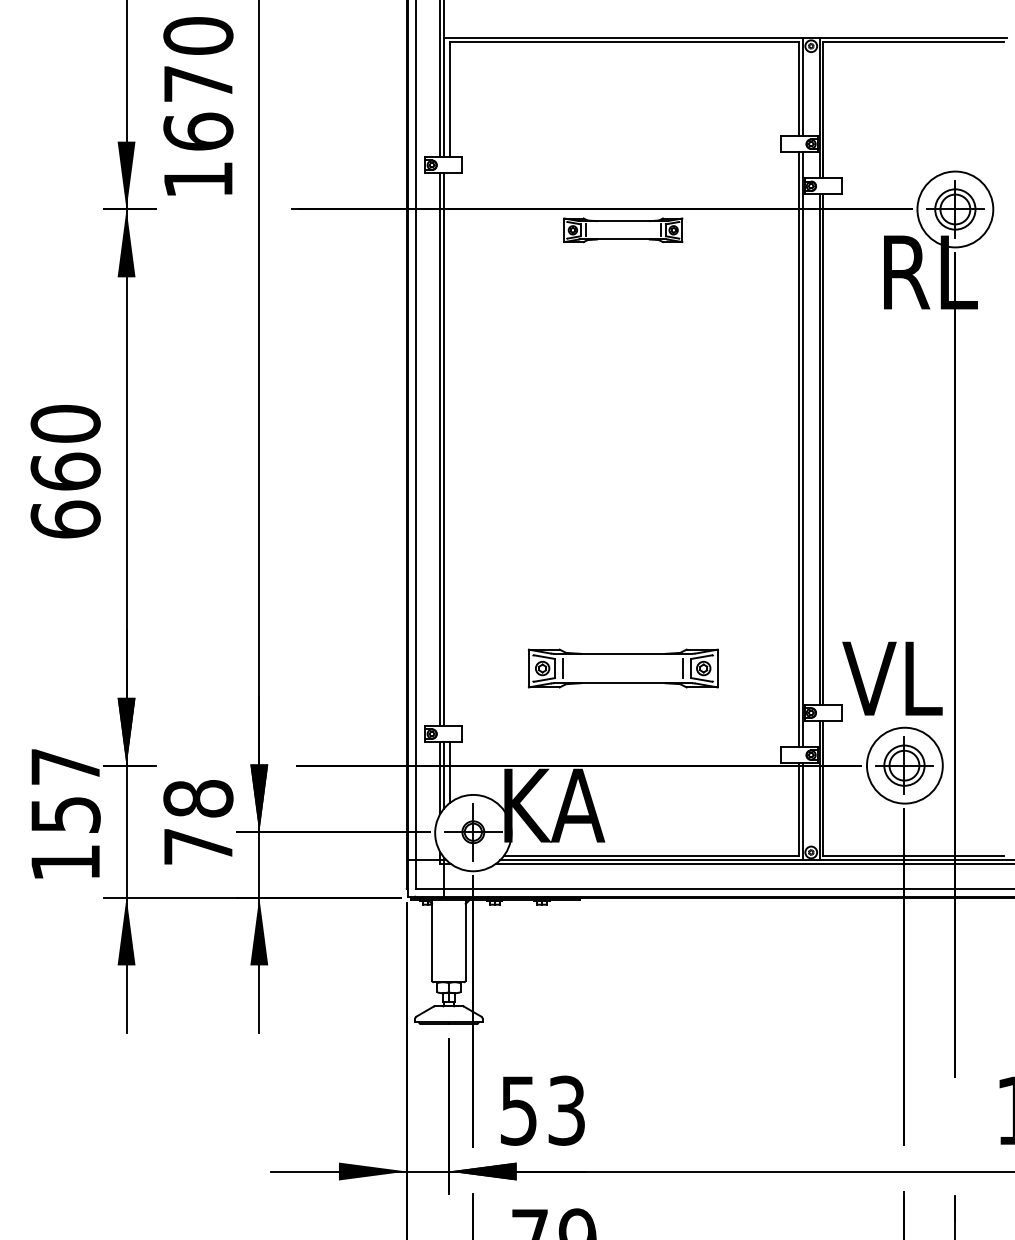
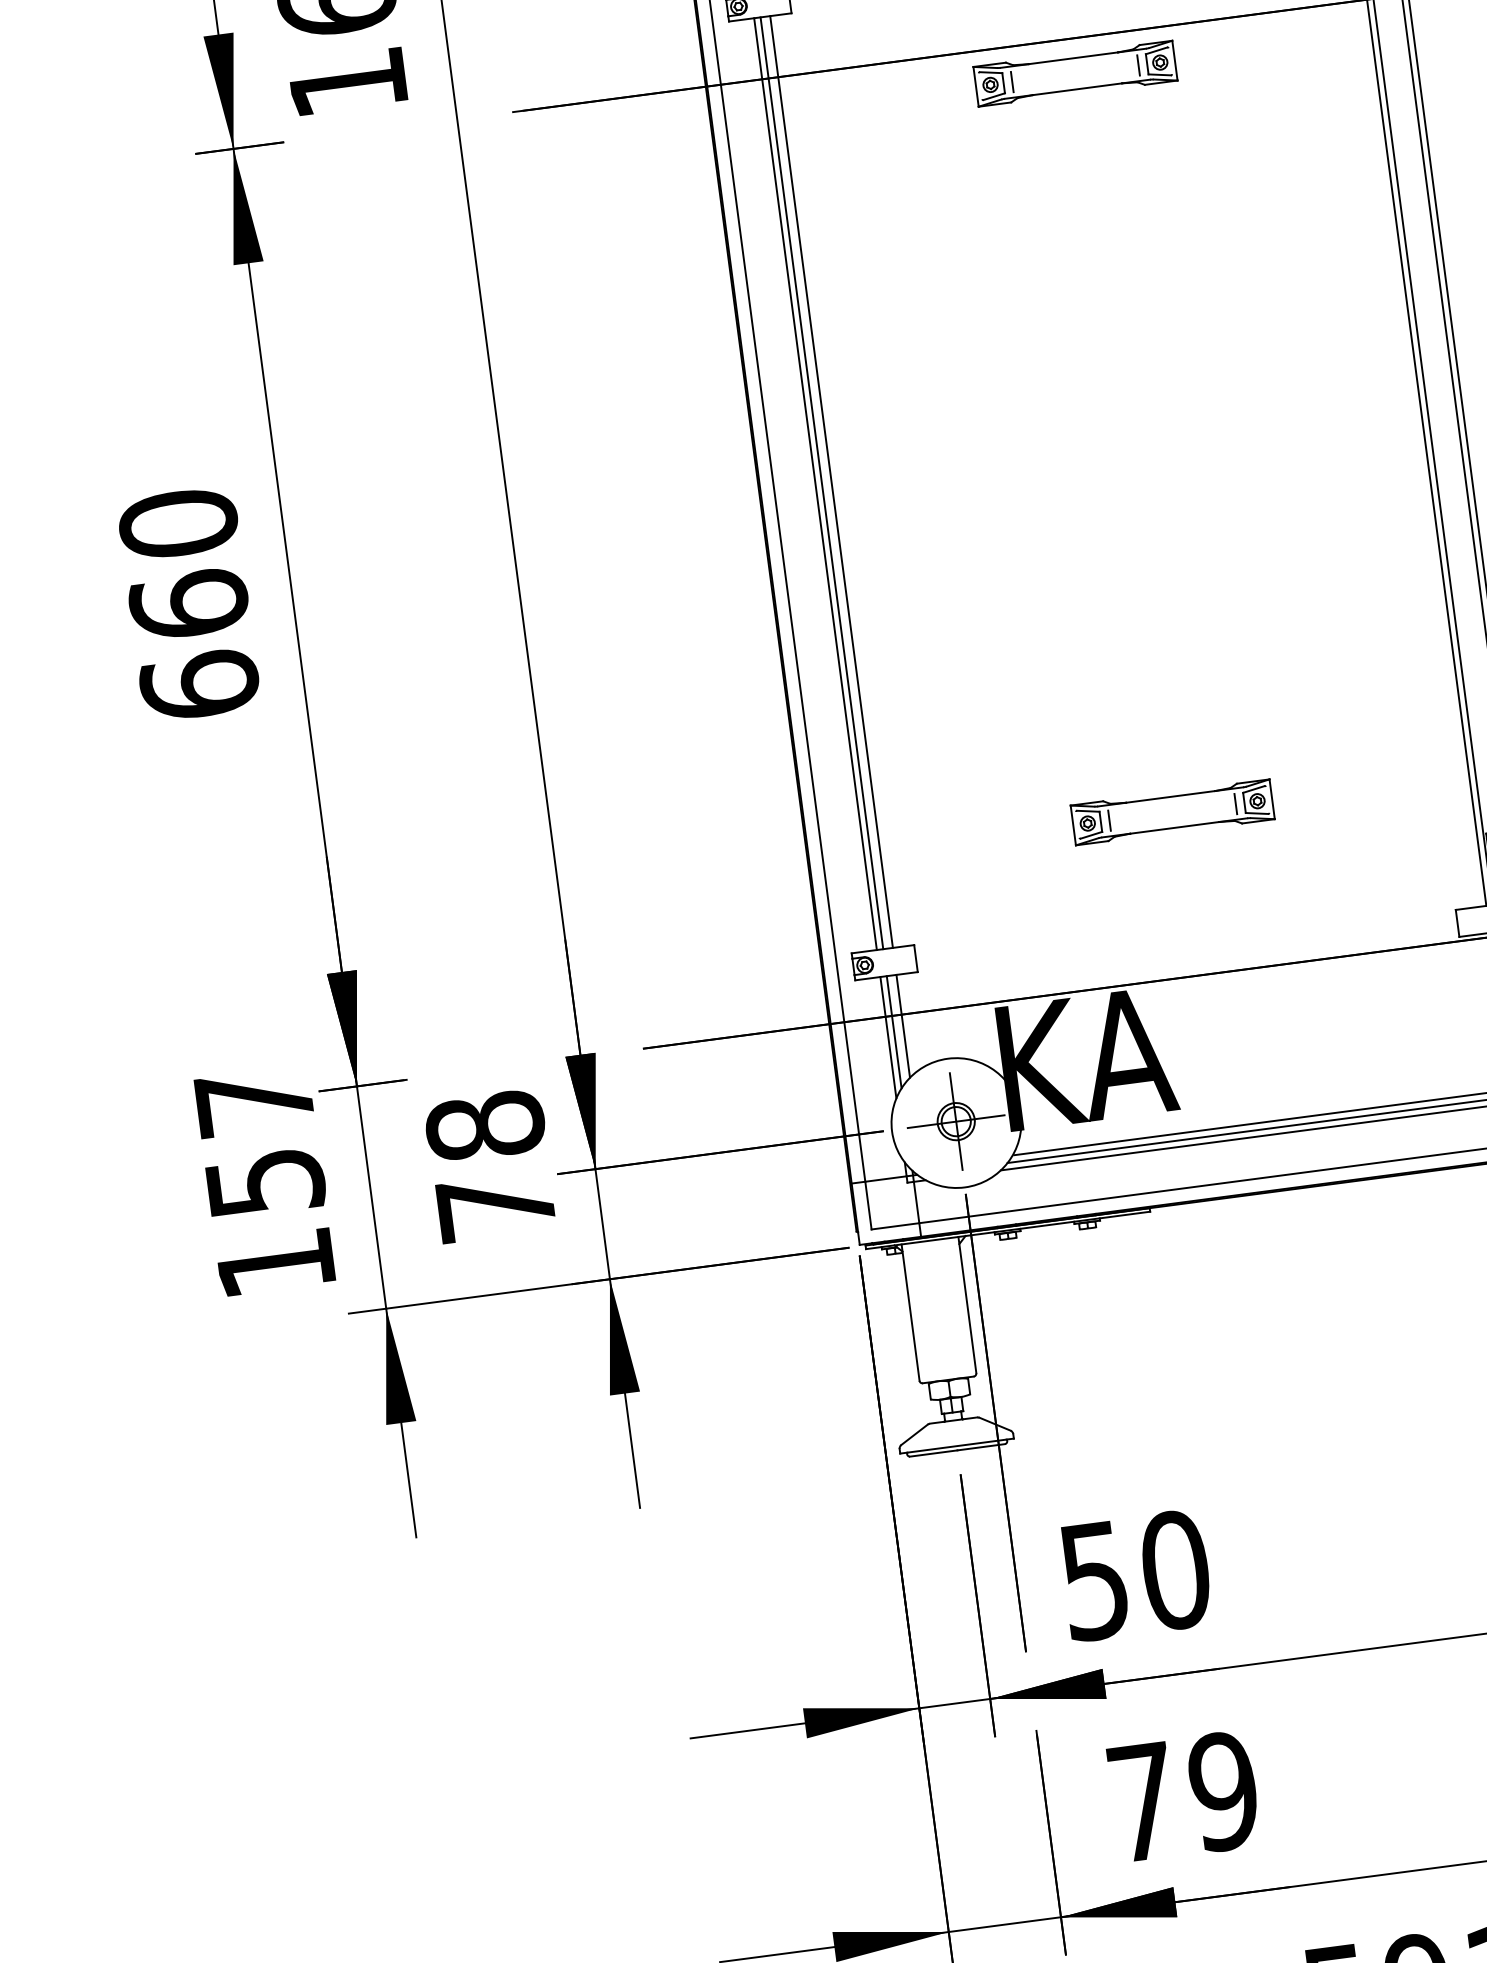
line: (449, 449) -> (831, 481), added
part: (623, 668) -> (1172, 812), size x0.62
text: (566, 1110) -> (1175, 1569), 53 -> 50

